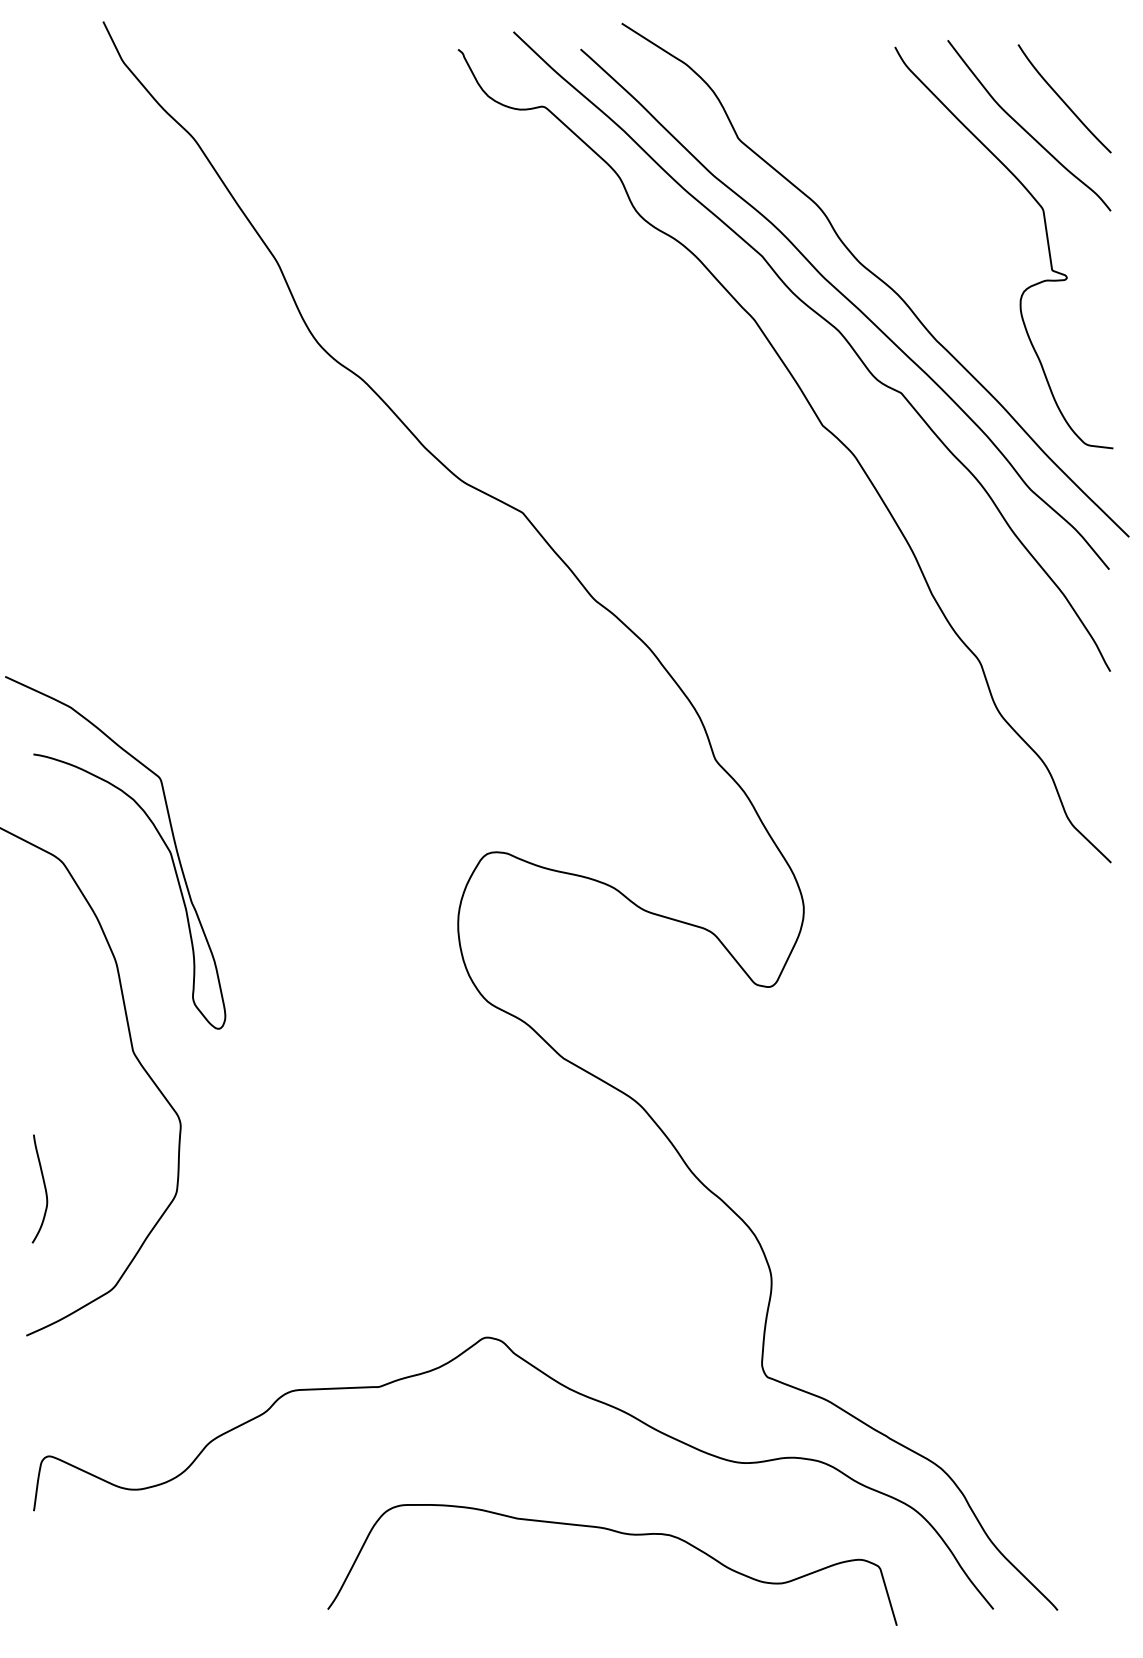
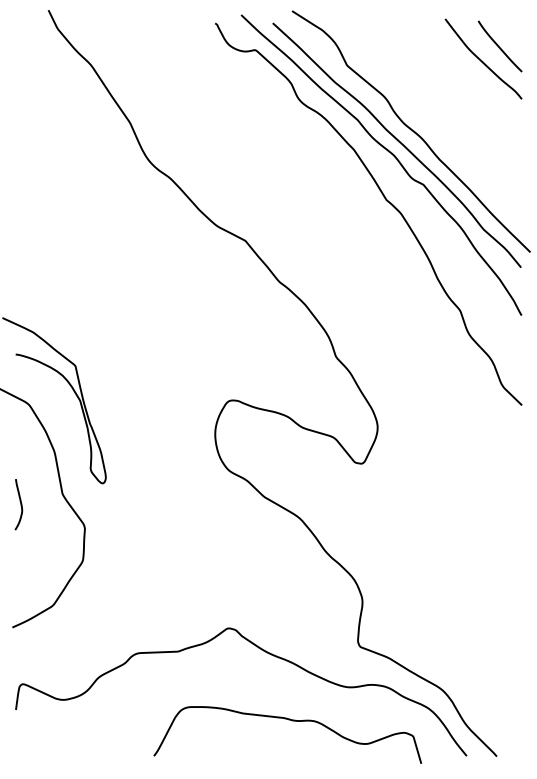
curve: (1046, 247) -> (491, 116), removed
curve: (43, 1188) -> (20, 504), moved

